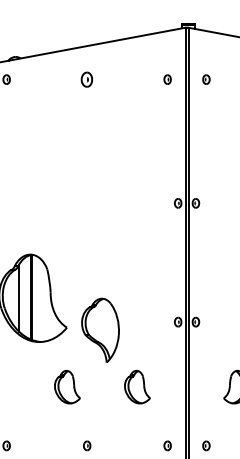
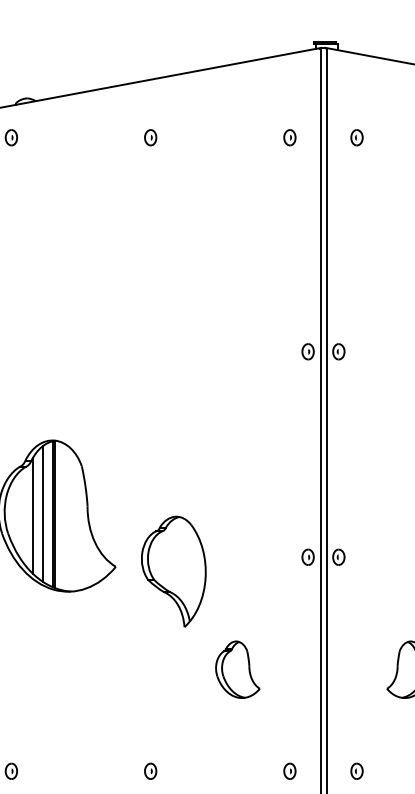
part: (87, 79) -> (151, 137), size x0.62
line: (25, 296) -> (44, 512), added
part: (67, 386) -> (116, 668), removed

